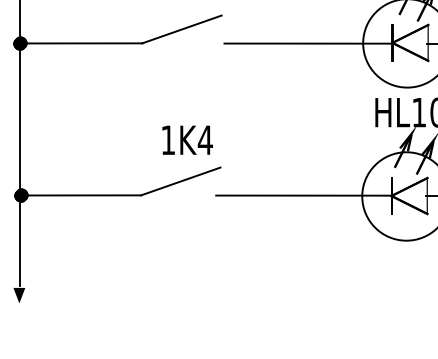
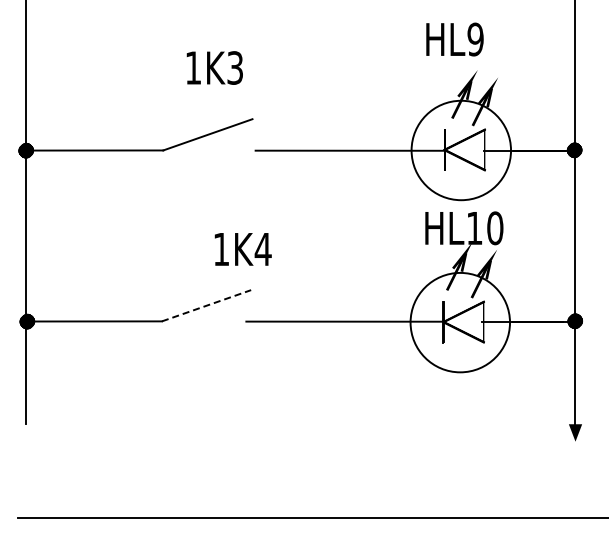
text: (186, 140) -> (242, 249), moved
line: (181, 181) -> (207, 305), solid -> dashed
fill: (18, 295) -> (24, 433), removed

